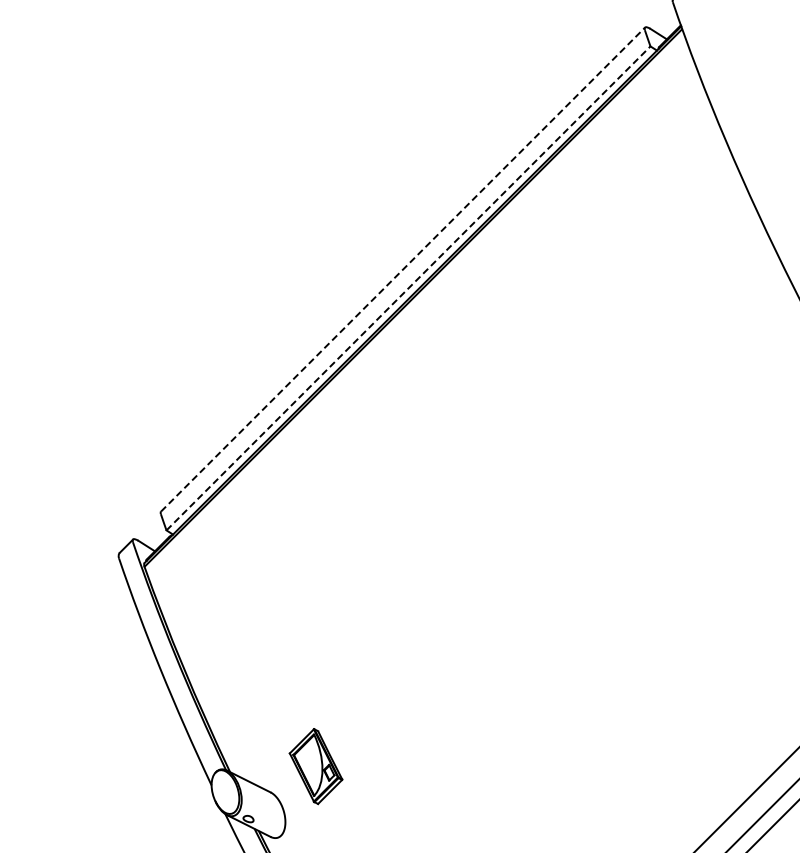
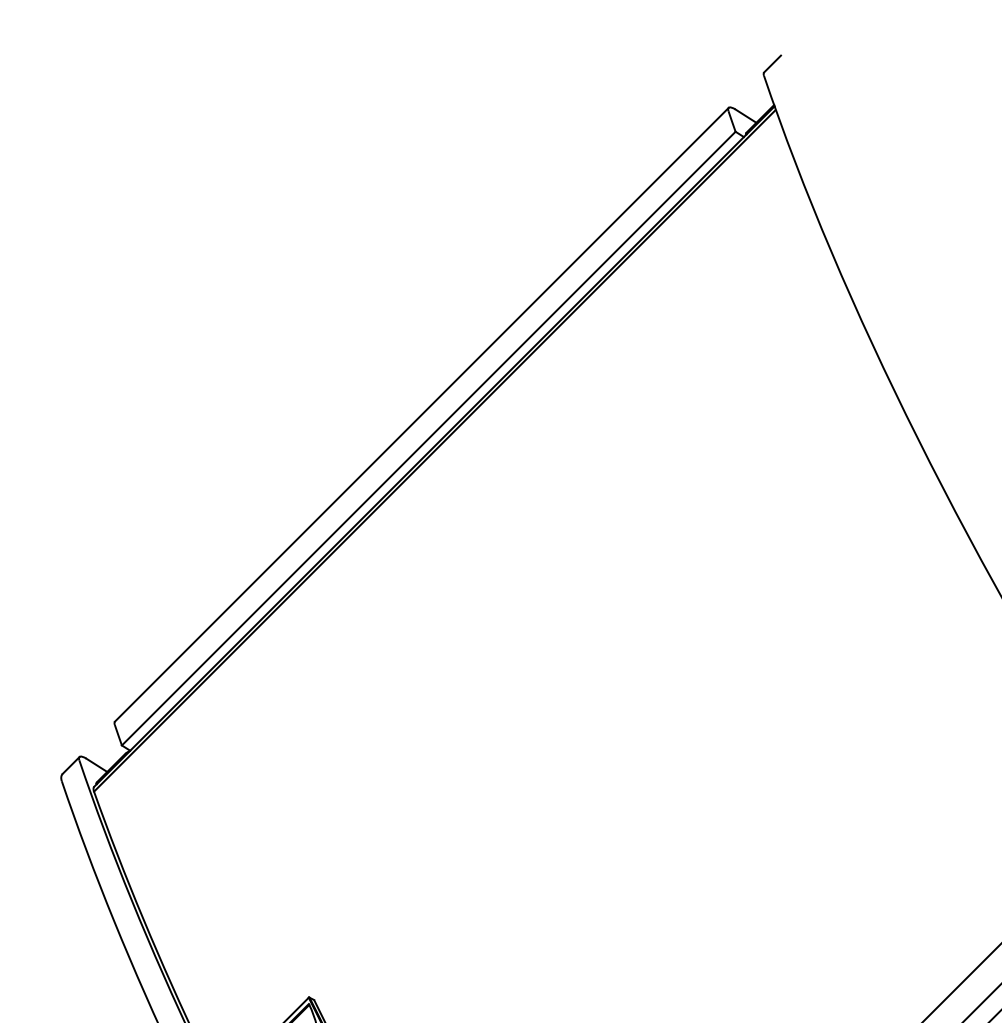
line: (403, 269) -> (422, 414), dashed -> solid
line: (408, 288) -> (428, 438), dashed -> solid

